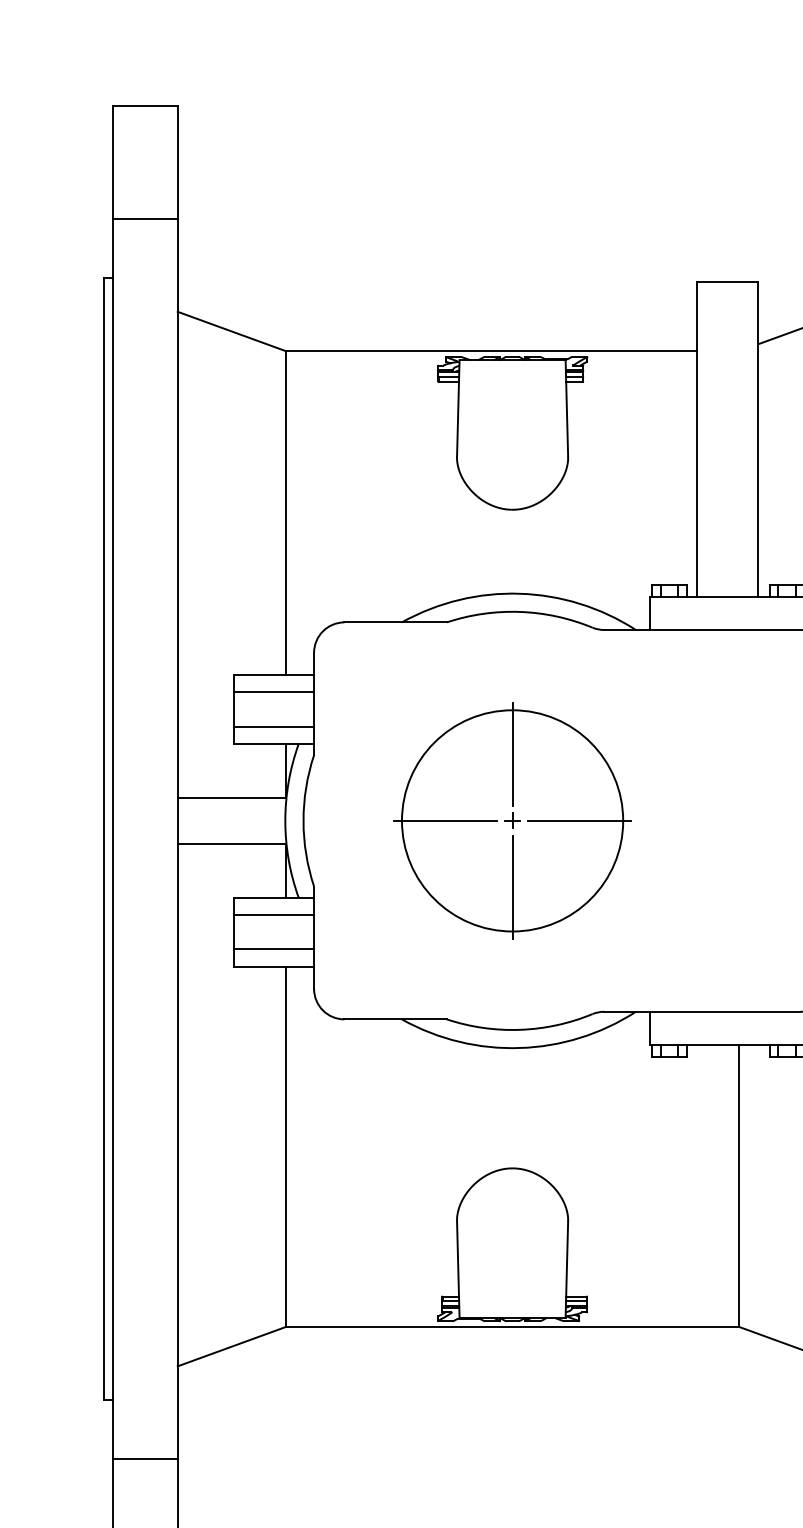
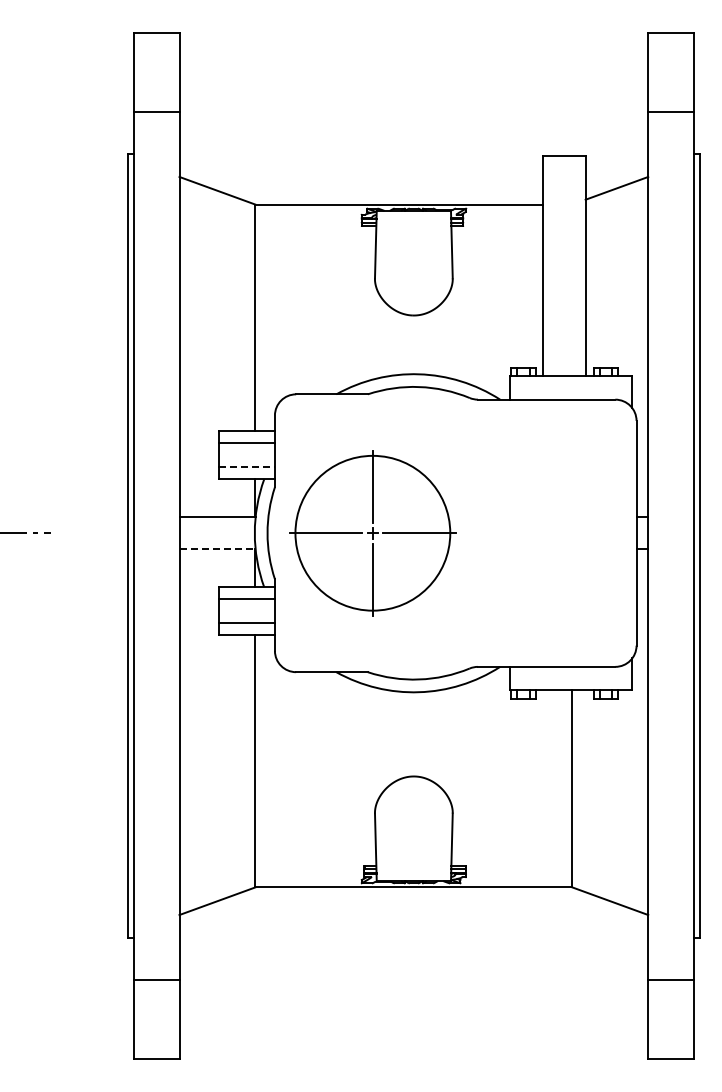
line: (274, 726) -> (247, 467), solid -> dashed
part: (512, 821) -> (372, 533), moved
line: (233, 844) -> (218, 549), solid -> dashed

